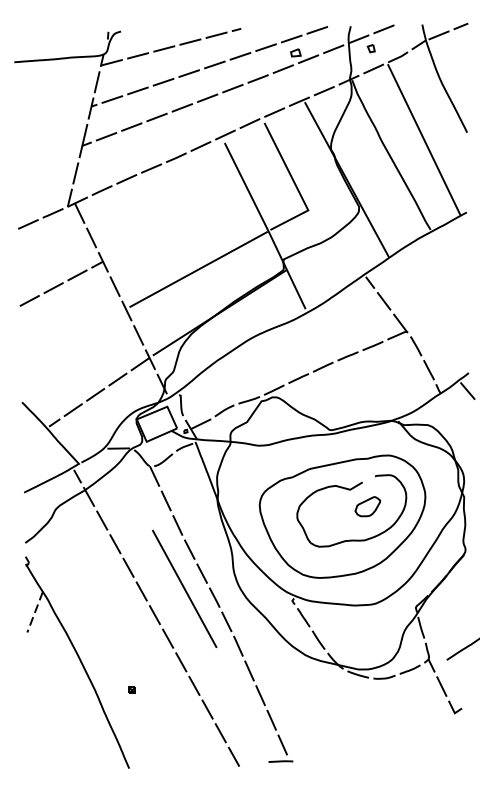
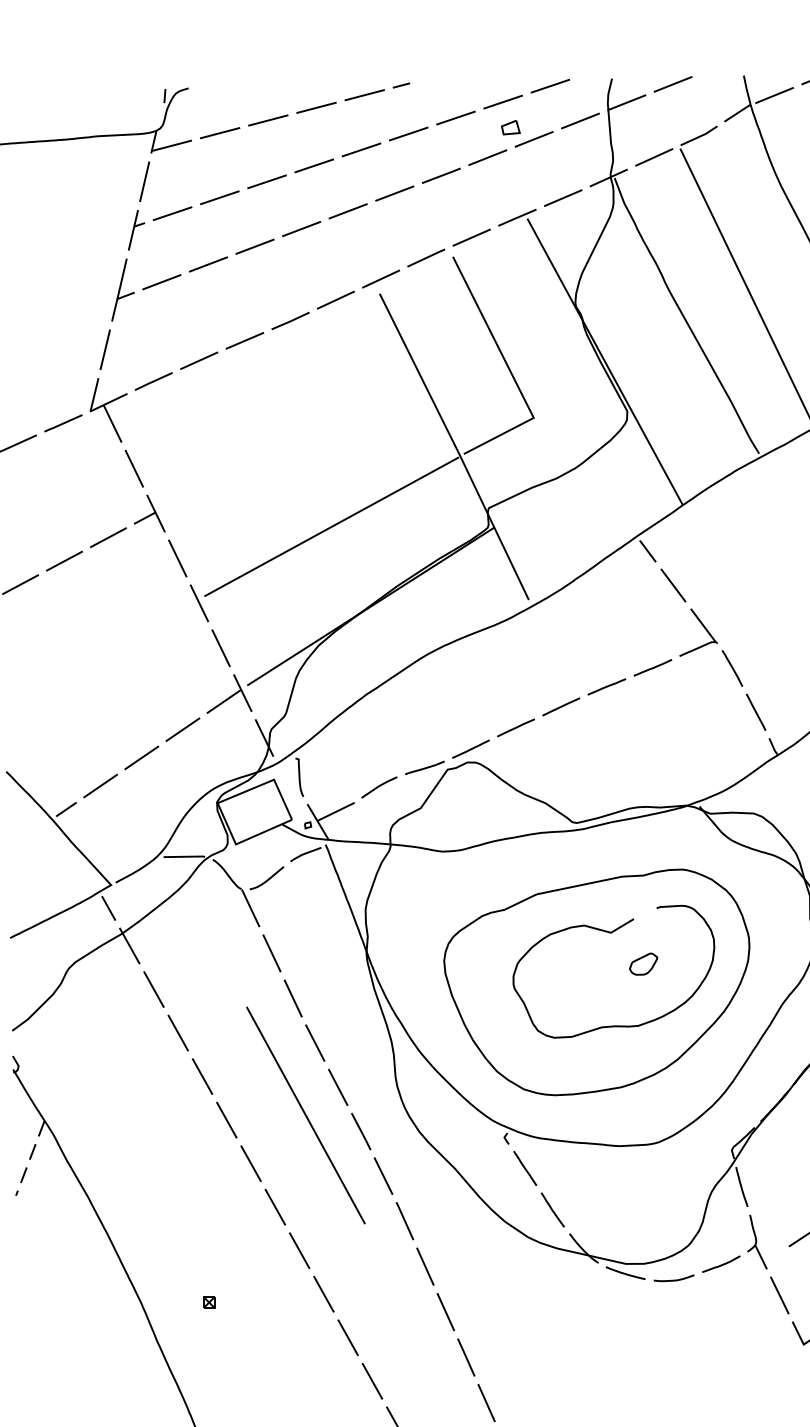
part: (370, 48) -> (648, 119), removed
part: (367, 506) -> (642, 963), size x0.6

